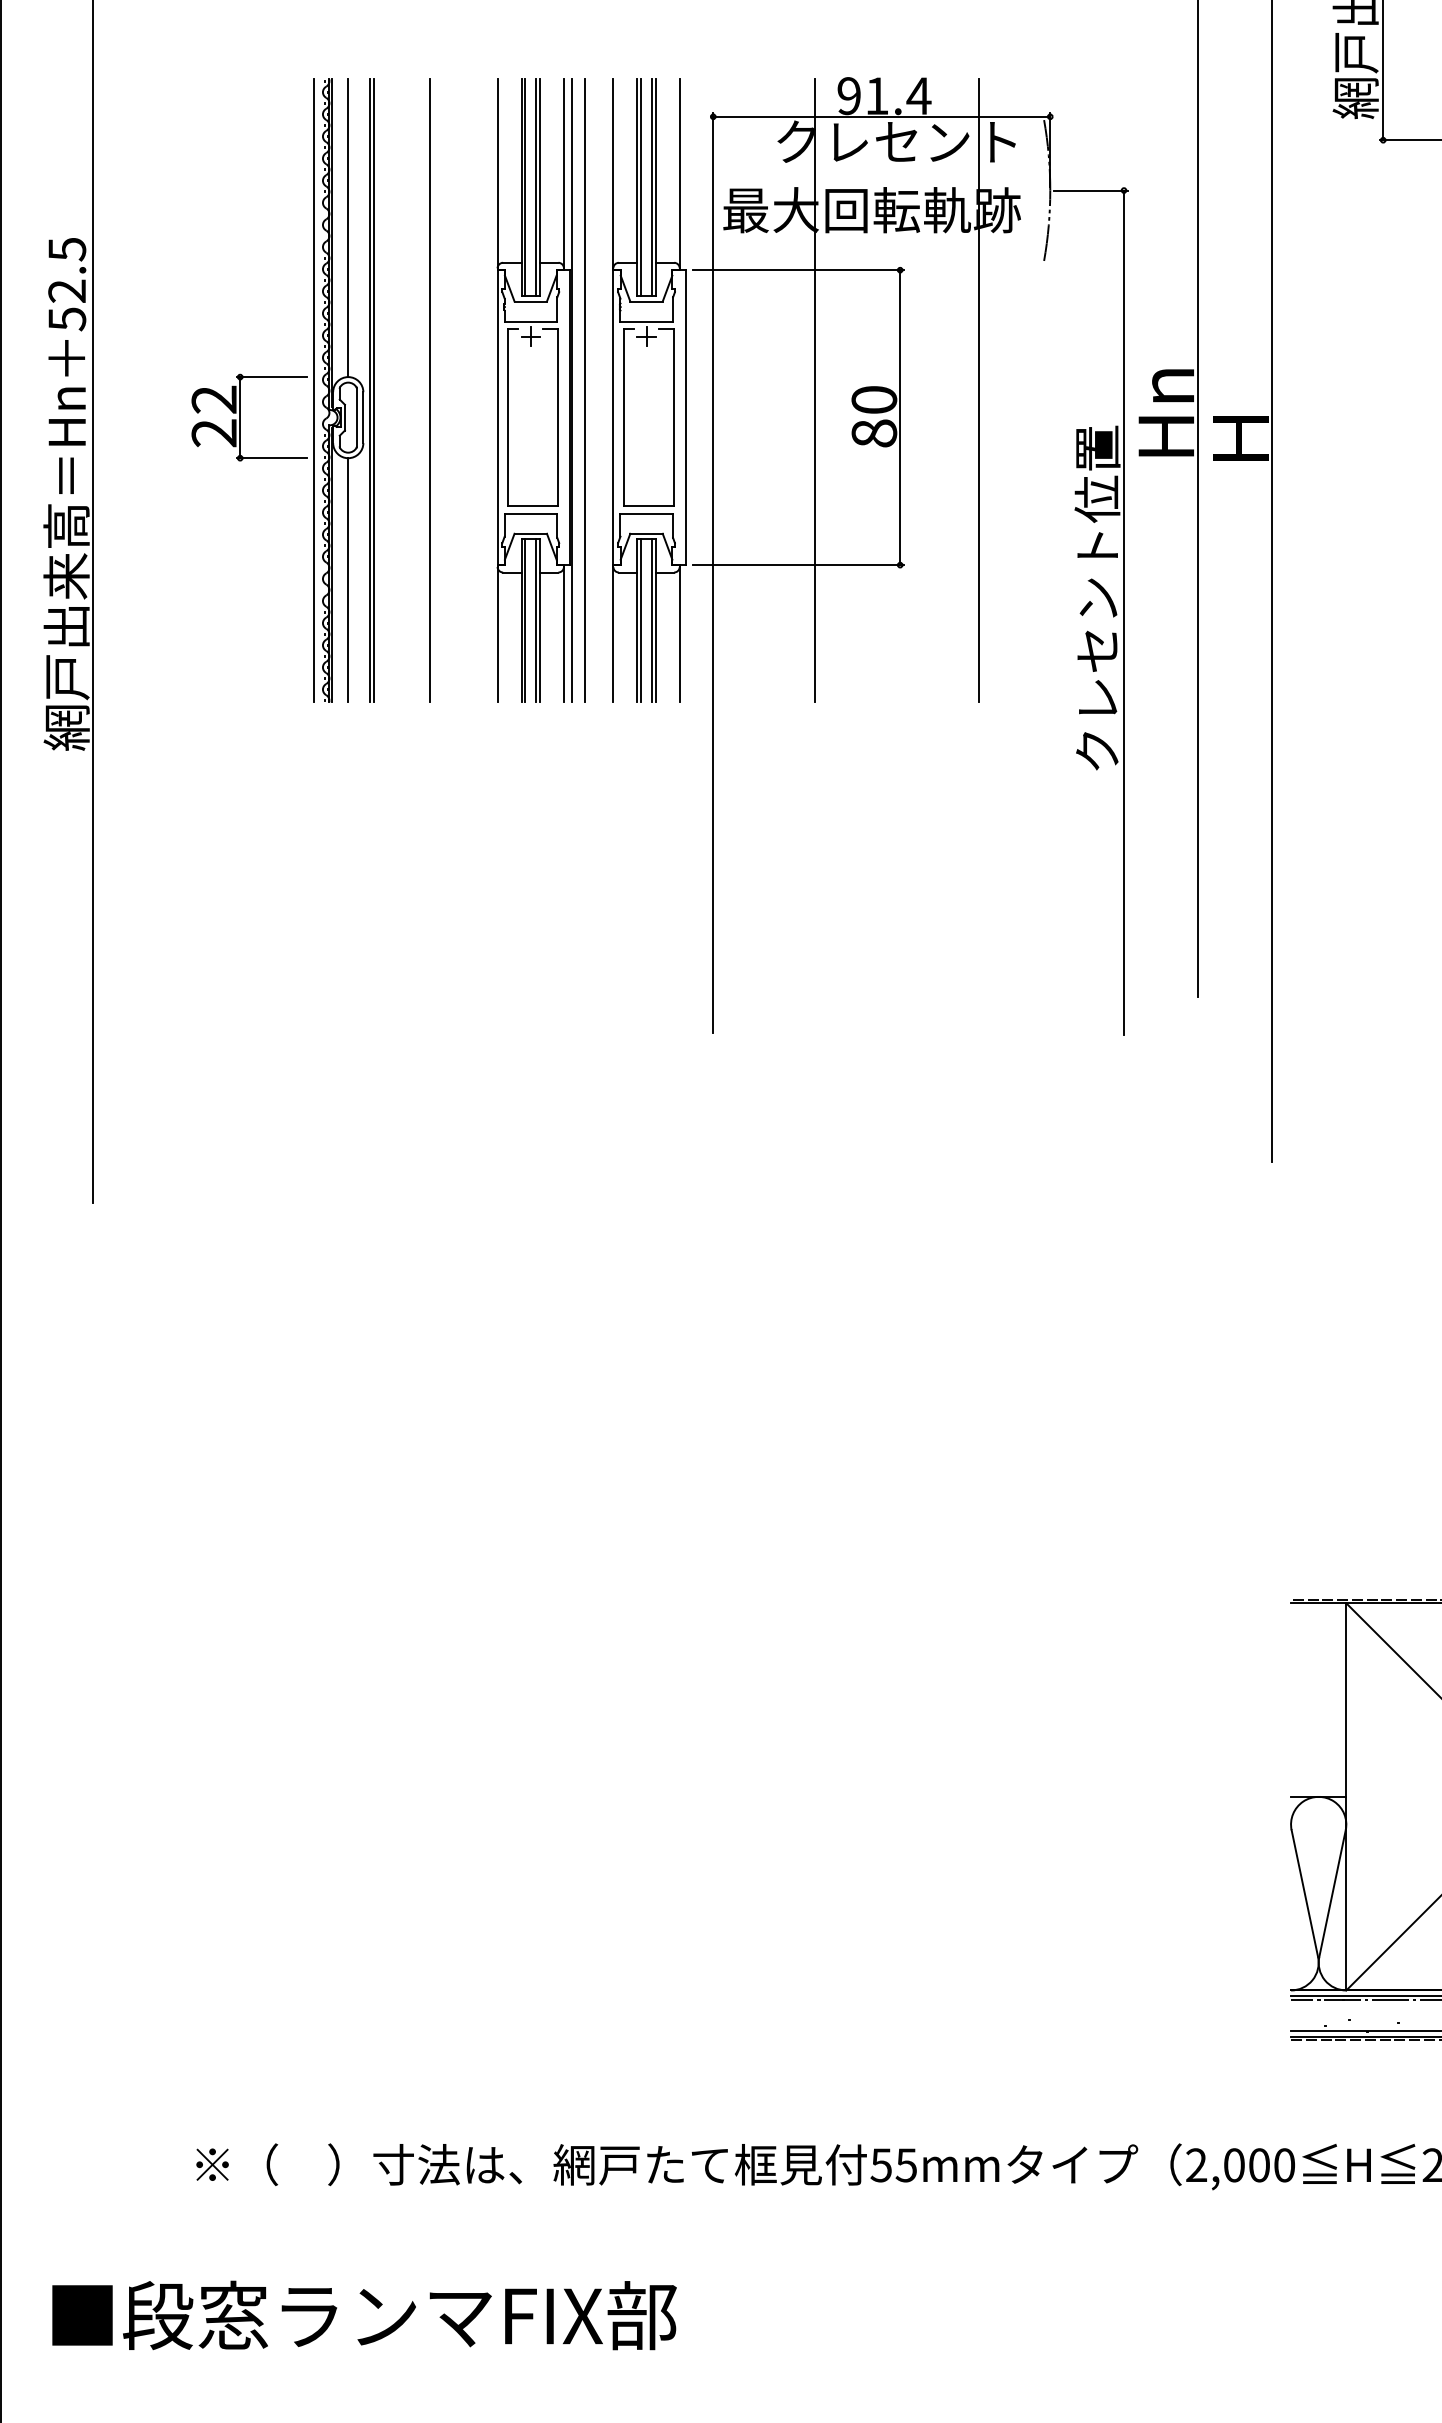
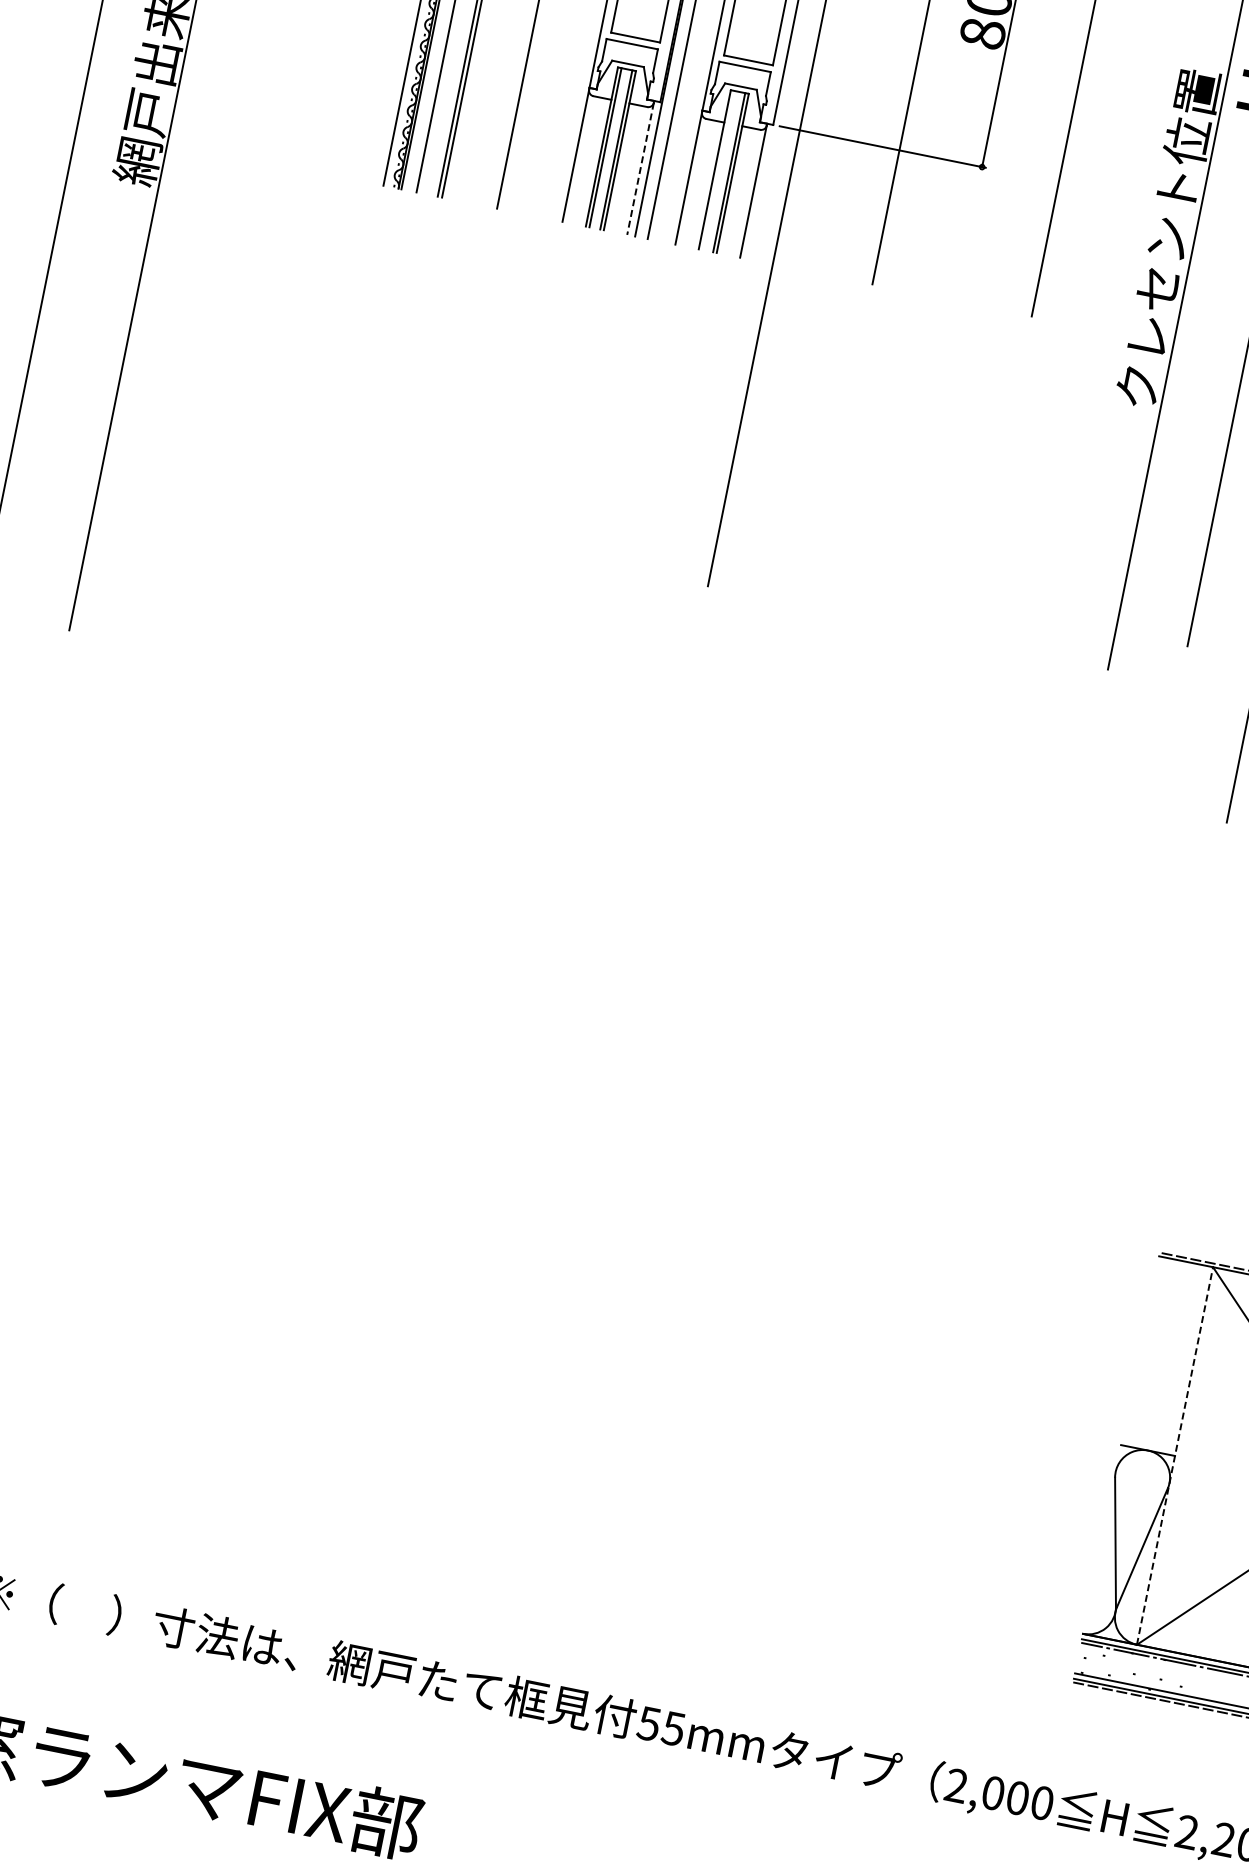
line: (641, 620) -> (718, 170), removed
line: (563, 634) -> (640, 168), solid -> dashed
line: (1346, 1796) -> (1175, 1455), solid -> dashed

